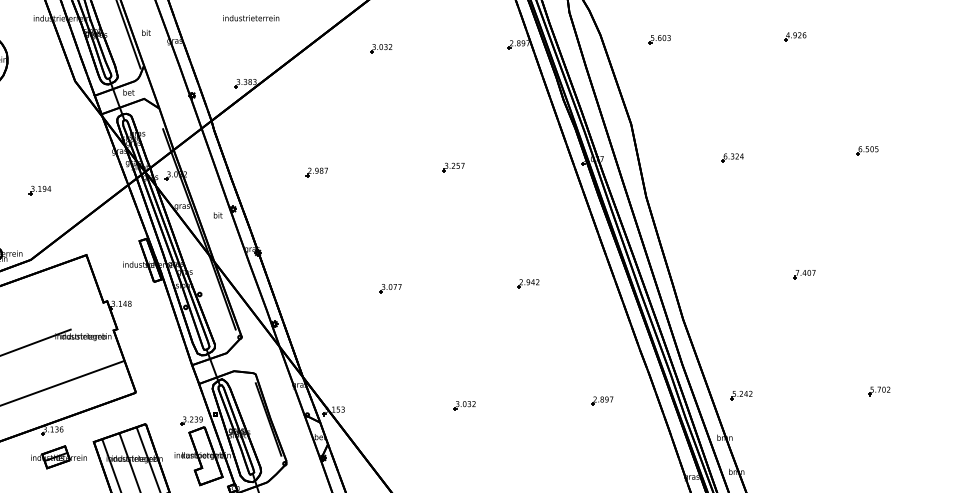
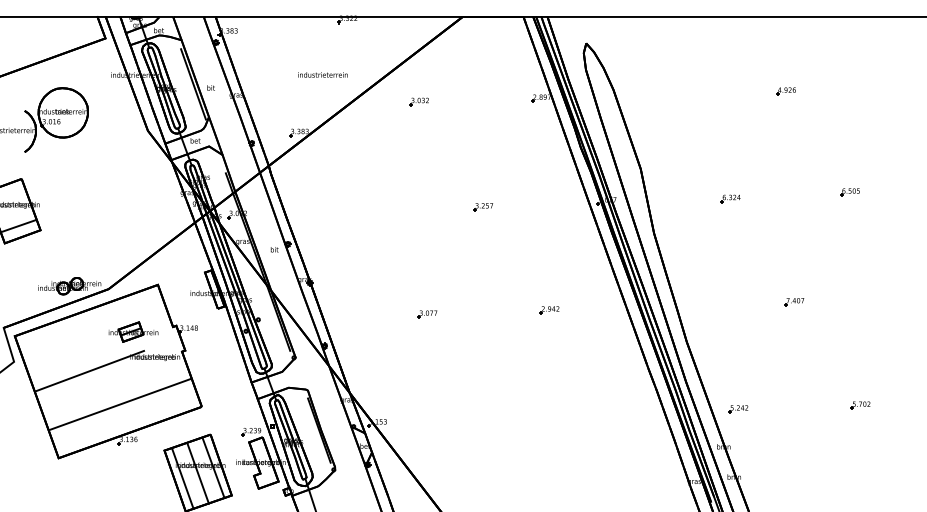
text: (250, 17) -> (322, 74), moved
part: (659, 39) -> (665, 93), removed
part: (316, 172) -> (361, 211), removed
part: (39, 190) -> (116, 227), removed
part: (601, 401) -> (614, 414), removed
part: (463, 405) -> (492, 418), removed
part: (58, 456) -> (133, 331), moved

